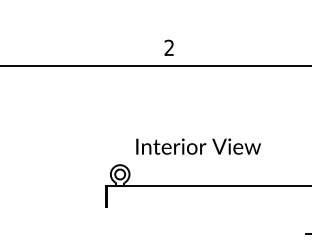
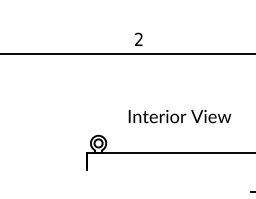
text: (198, 146) -> (179, 116), moved

